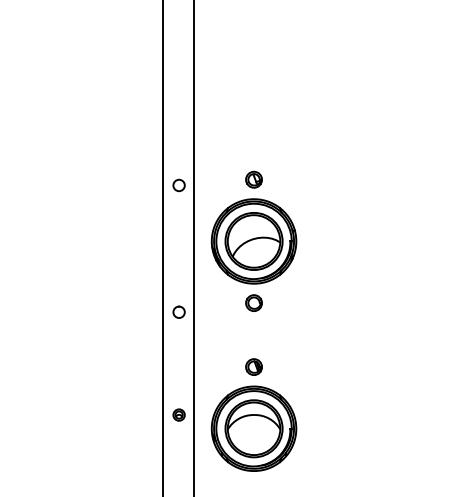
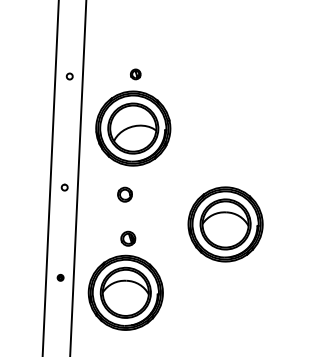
part: (253, 179) -> (135, 74), size x0.7
circle: (178, 185) -> (69, 76), size x0.6
part: (253, 302) -> (124, 194), moved
circle: (178, 311) -> (64, 187), size x0.6
part: (363, 345) -> (225, 224), added
part: (178, 414) -> (60, 277), size x0.6

